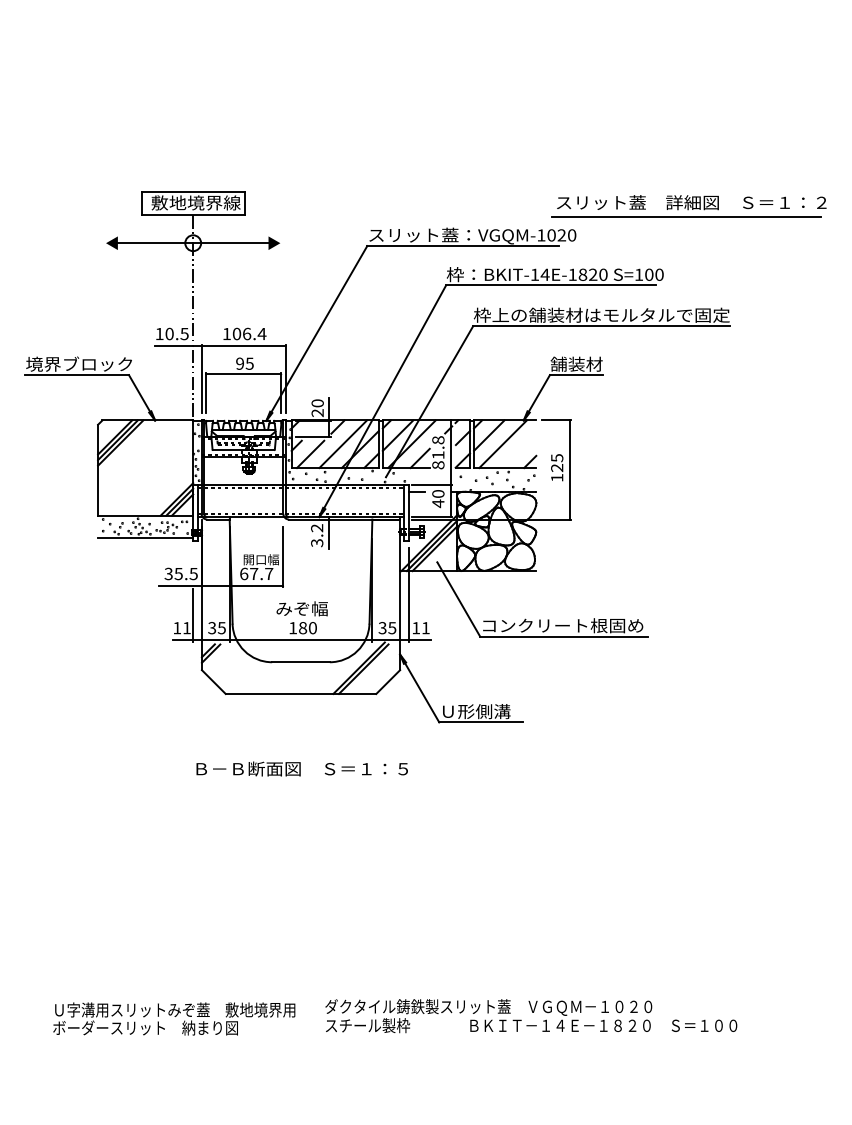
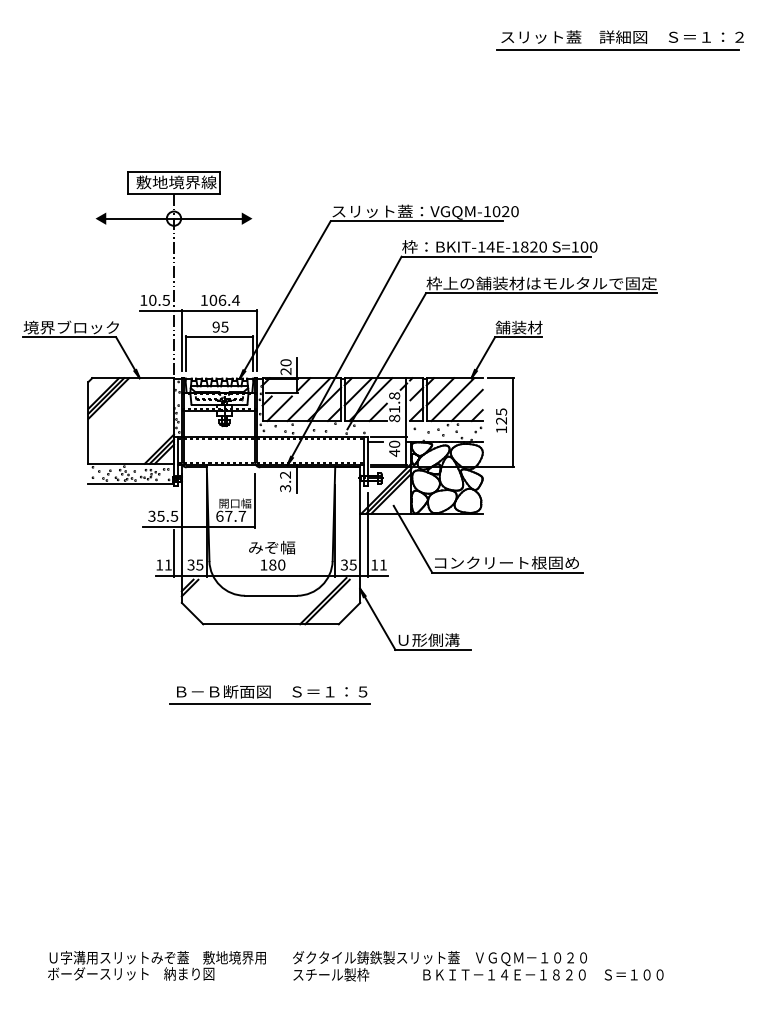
part: (688, 206) -> (619, 40), moved
line: (518, 449) -> (466, 404), added
line: (299, 783) -> (269, 704), added
text: (531, 1016) -> (478, 966), moved
text: (173, 1018) -> (156, 965), moved

